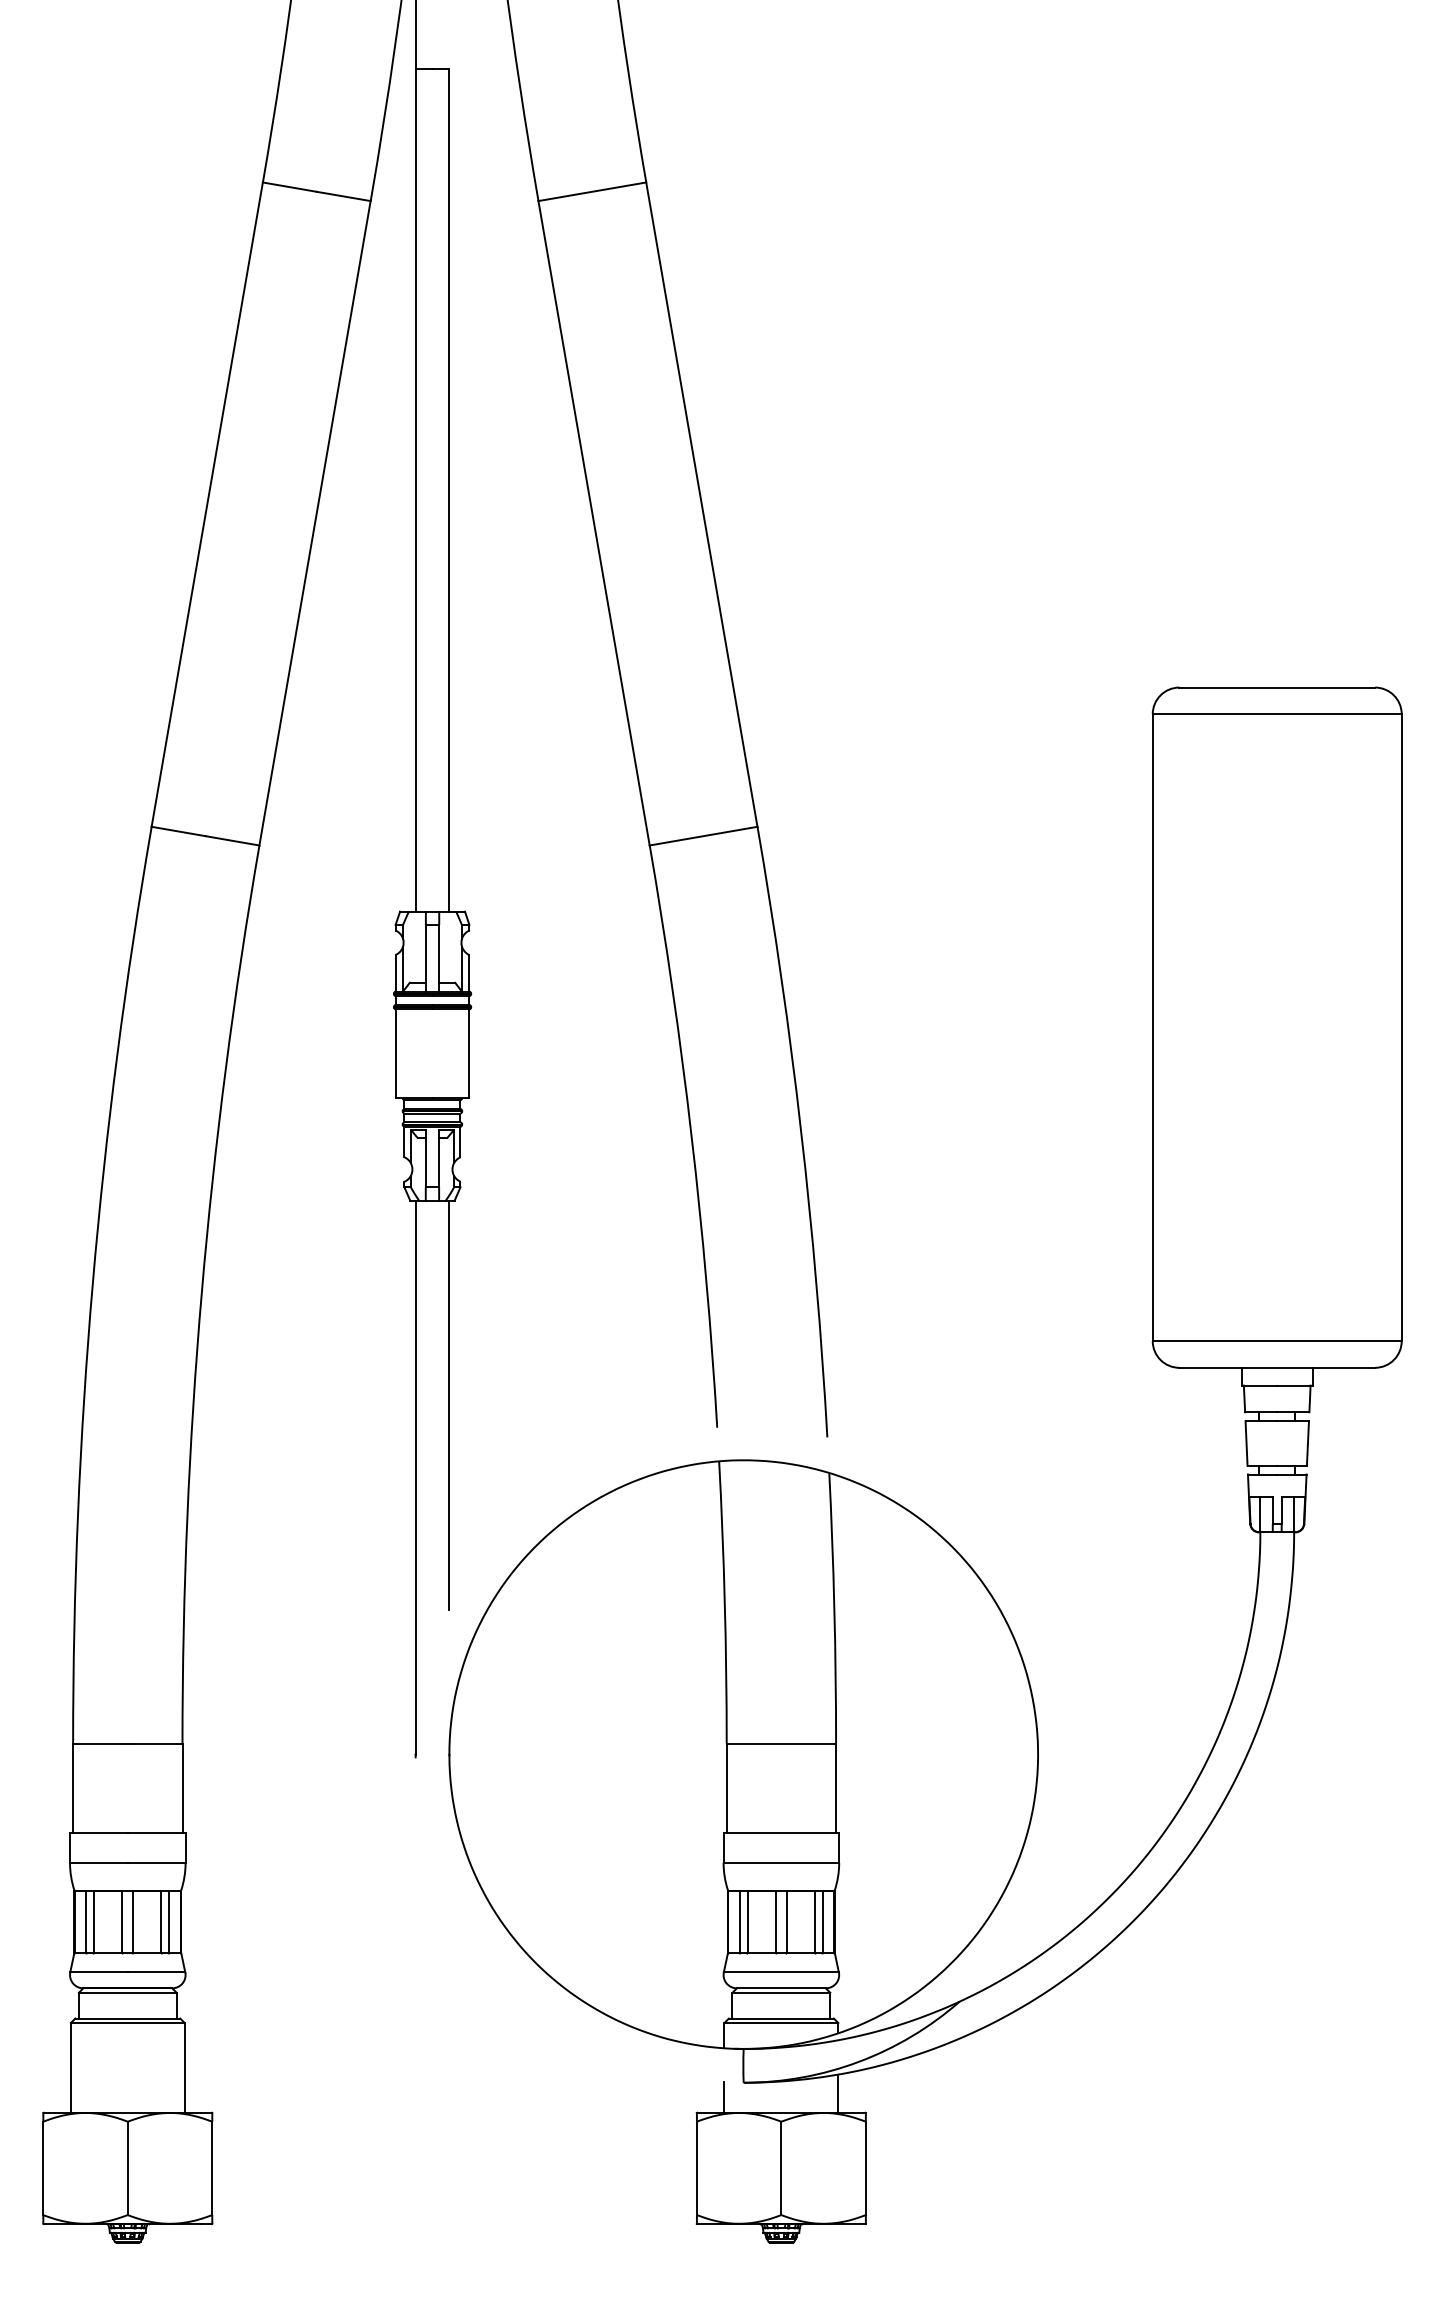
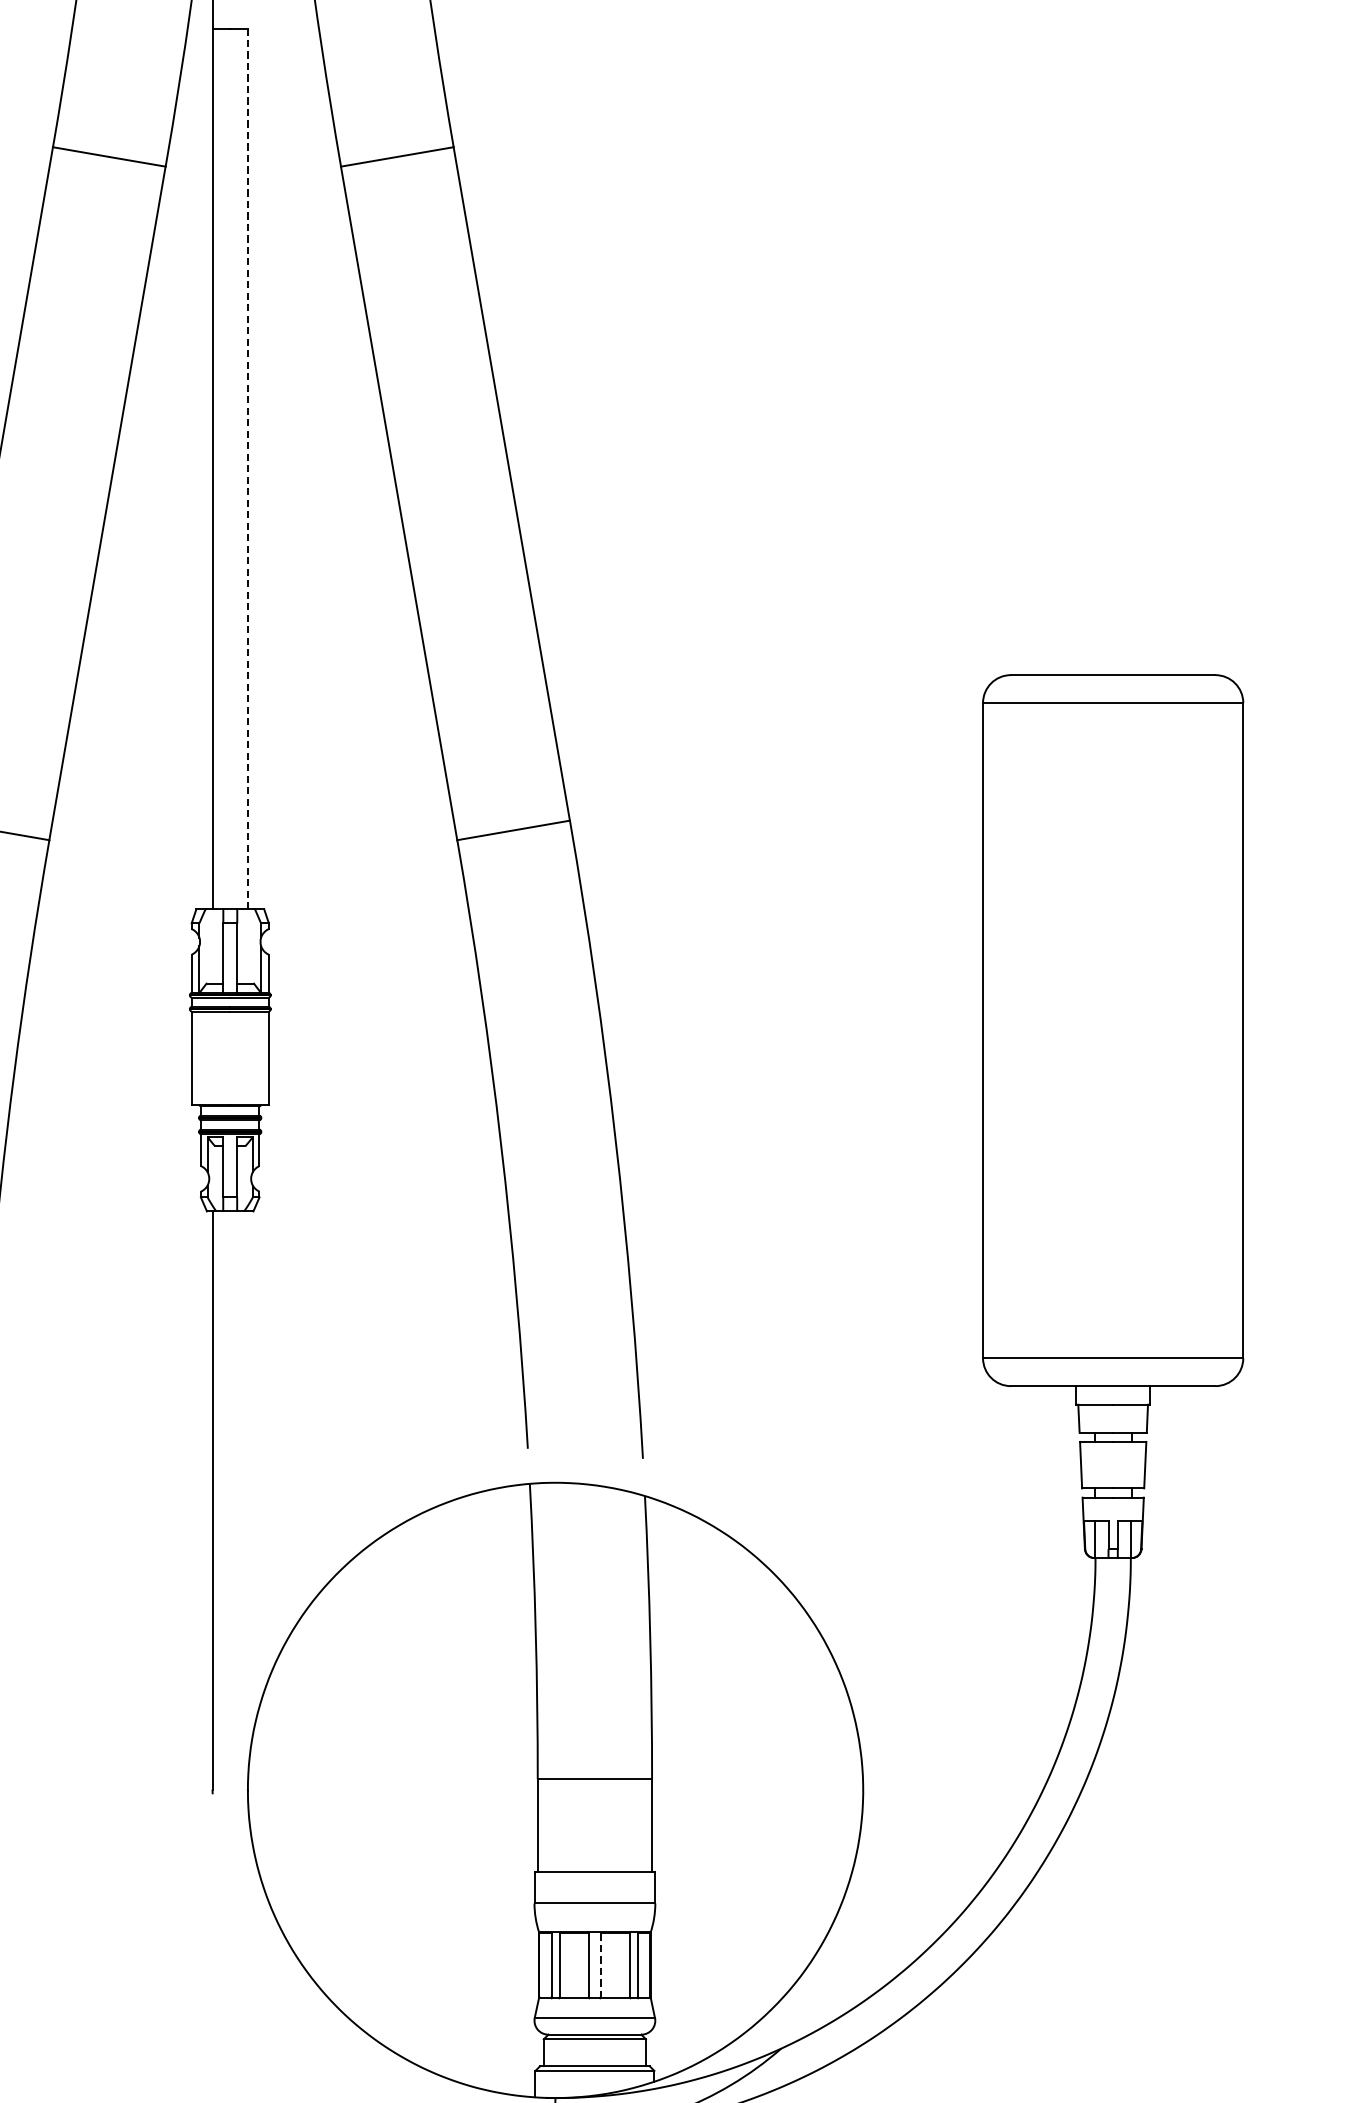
line: (449, 490) -> (248, 469), solid -> dashed
line: (449, 1404) -> (248, 1424), removed
line: (786, 1921) -> (600, 1964), solid -> dashed

